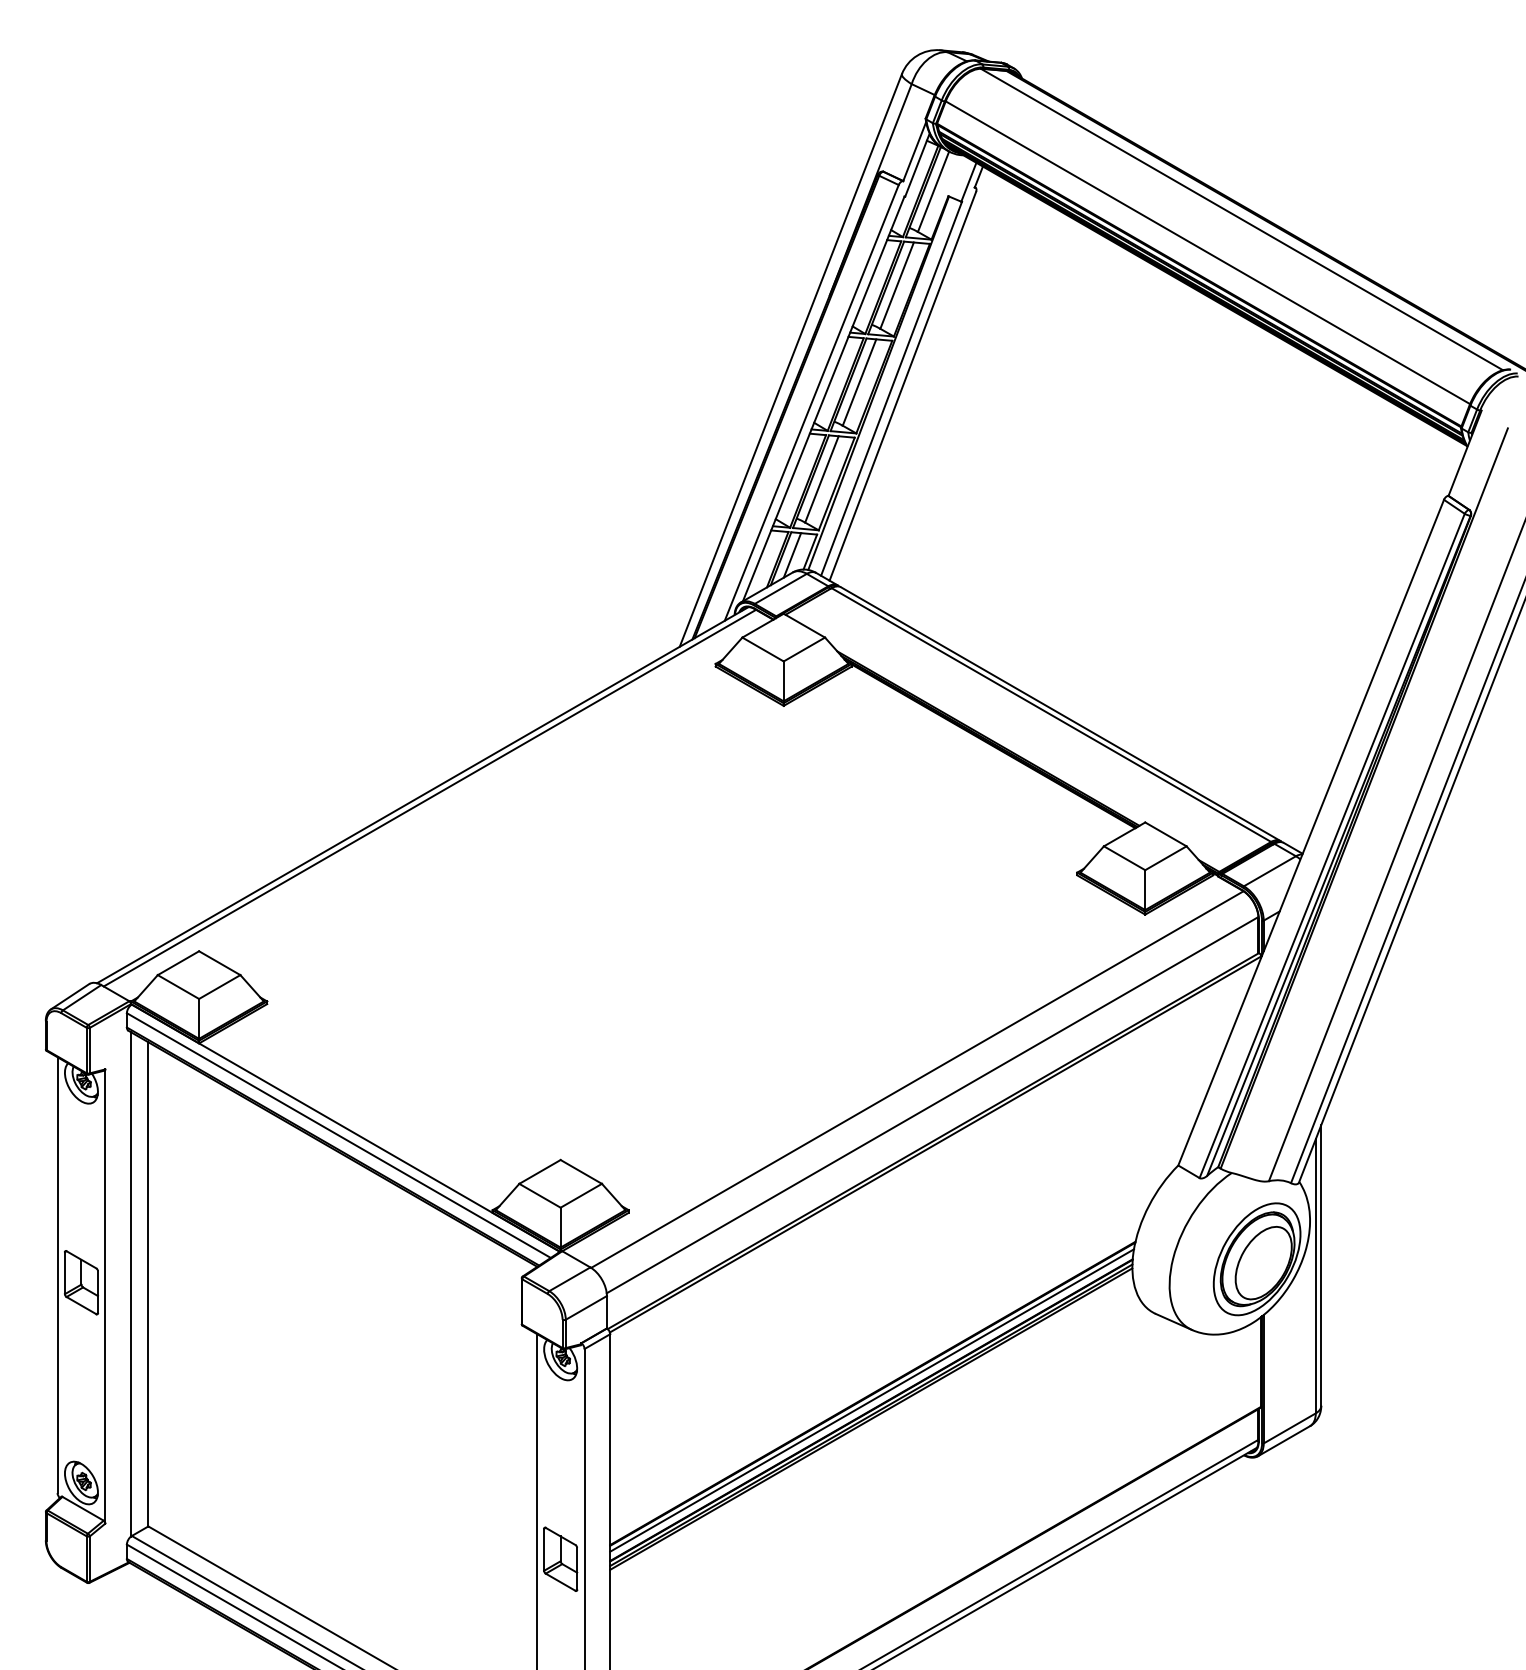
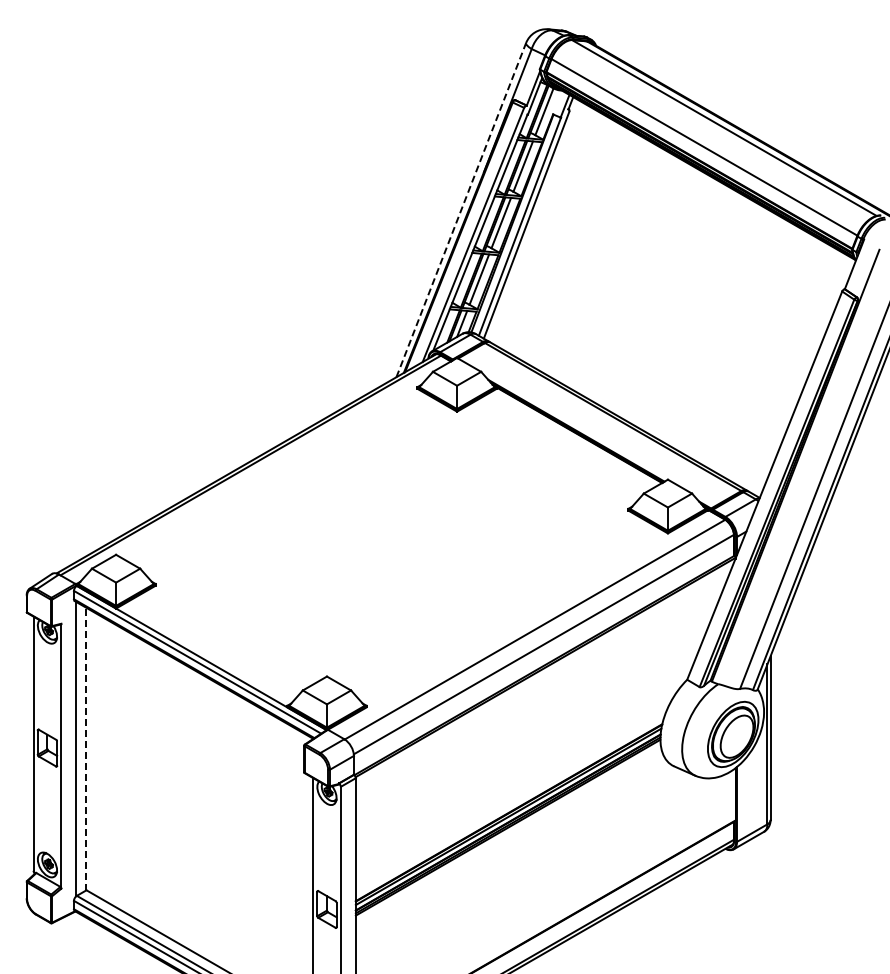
line: (791, 359) -> (461, 209), solid -> dashed
line: (148, 1283) -> (86, 748), solid -> dashed

